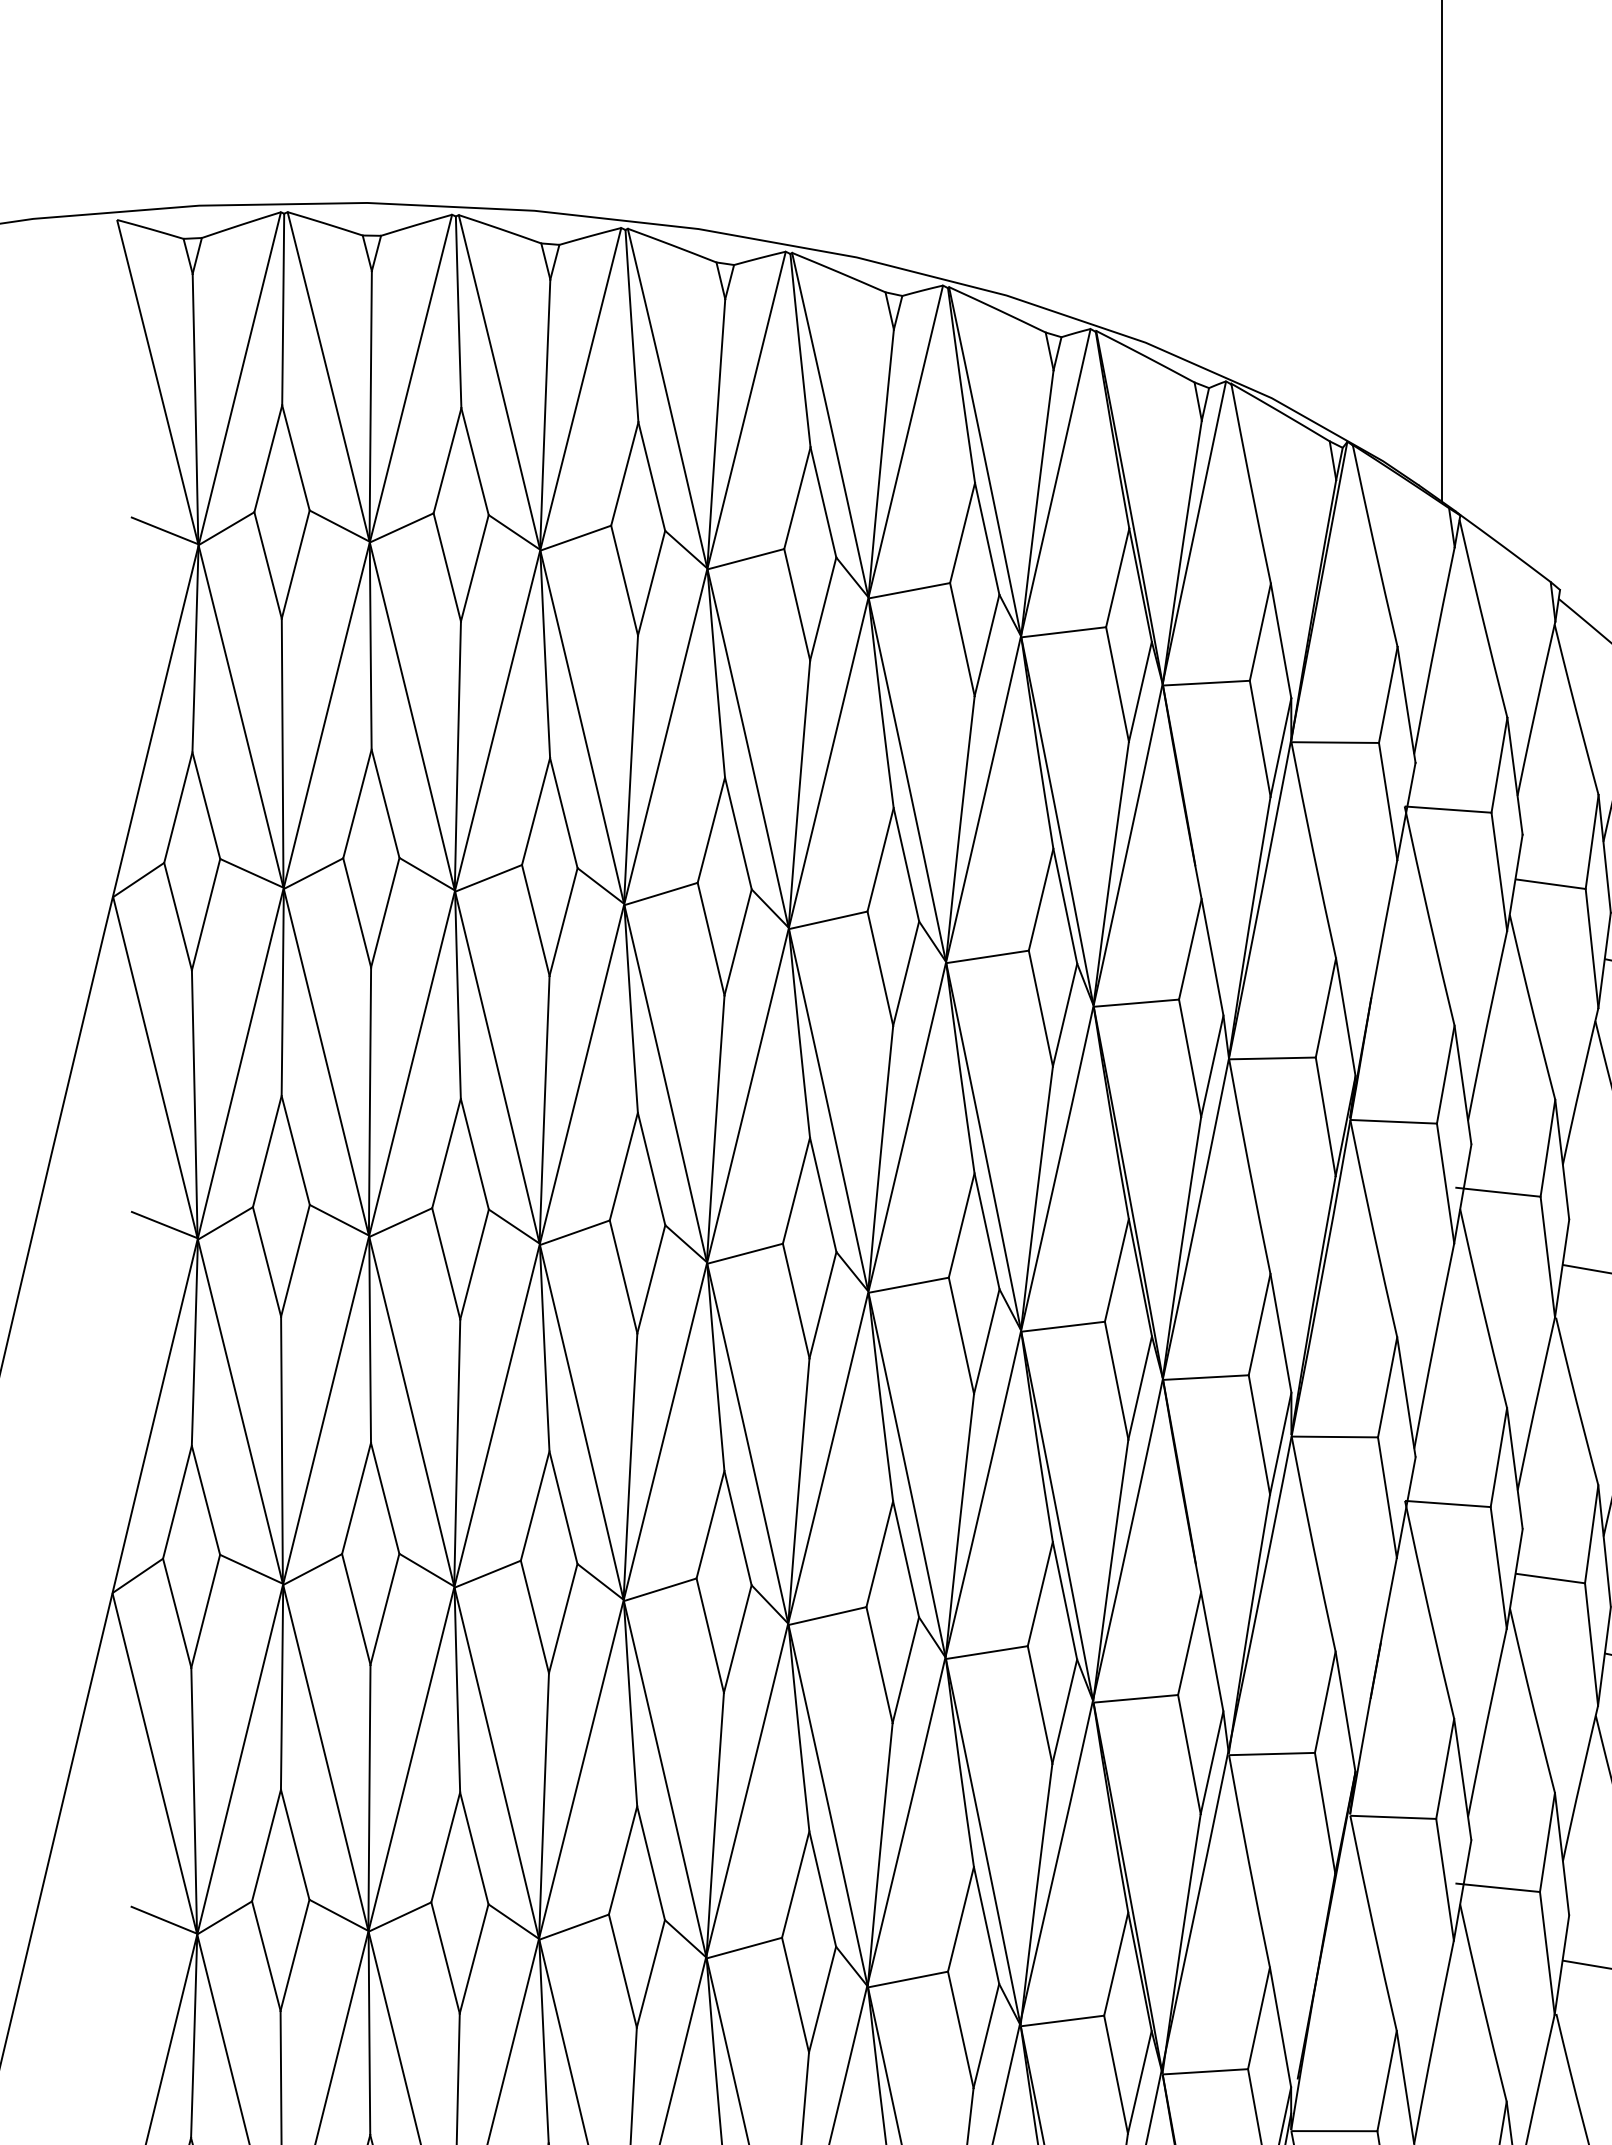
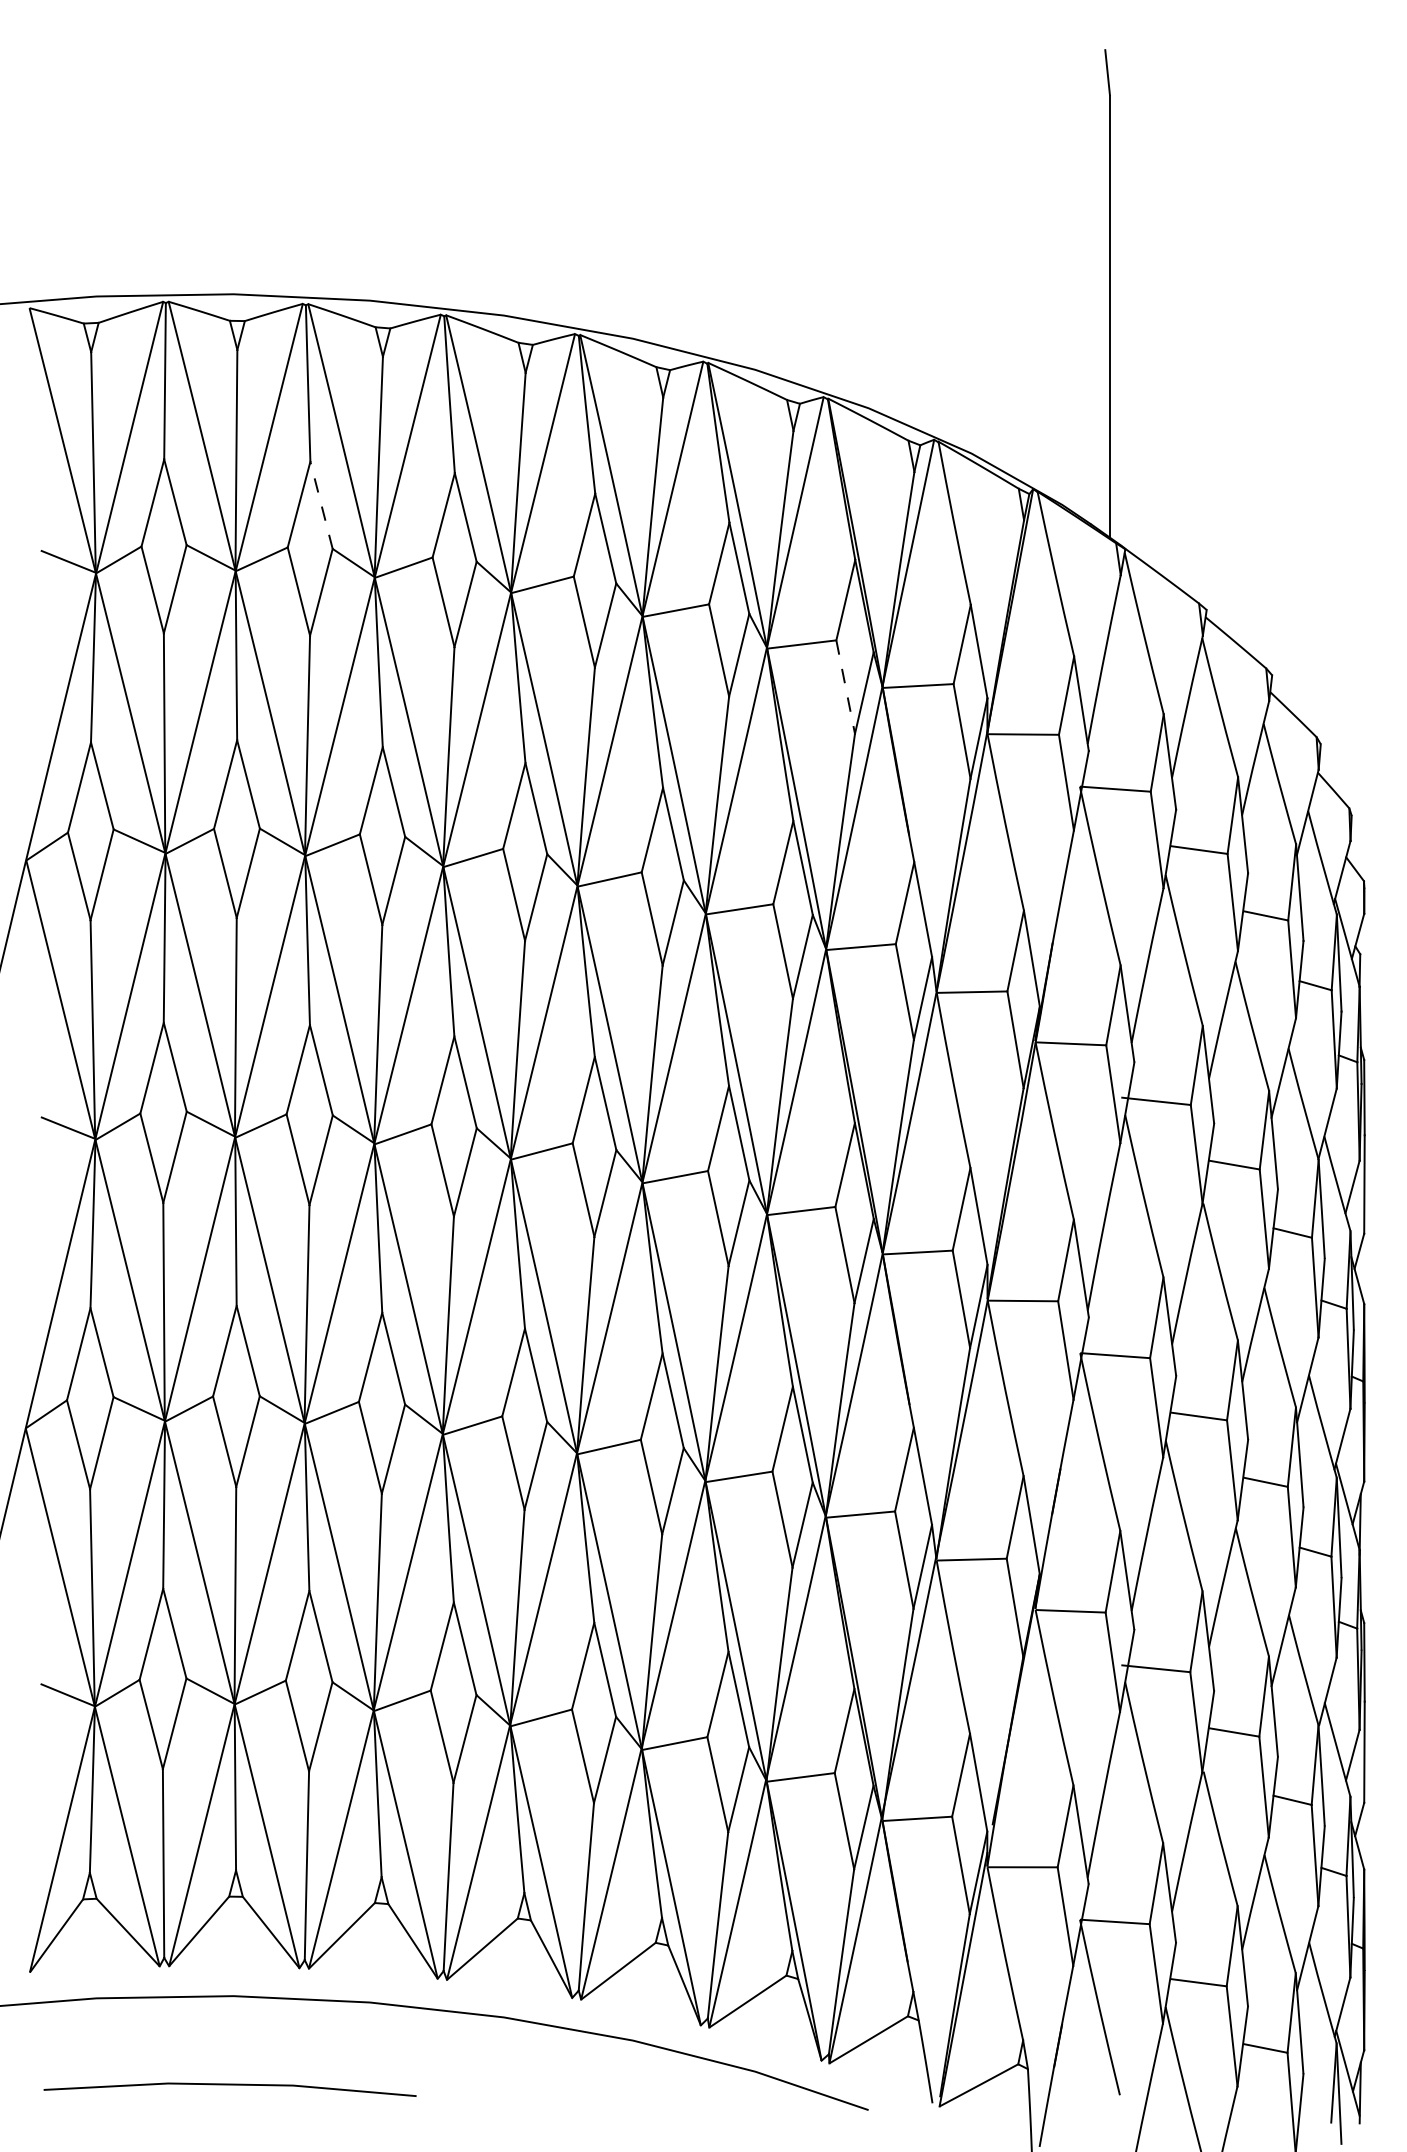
line: (474, 461) -> (321, 505), solid -> dashed
line: (1117, 684) -> (845, 687), solid -> dashed

